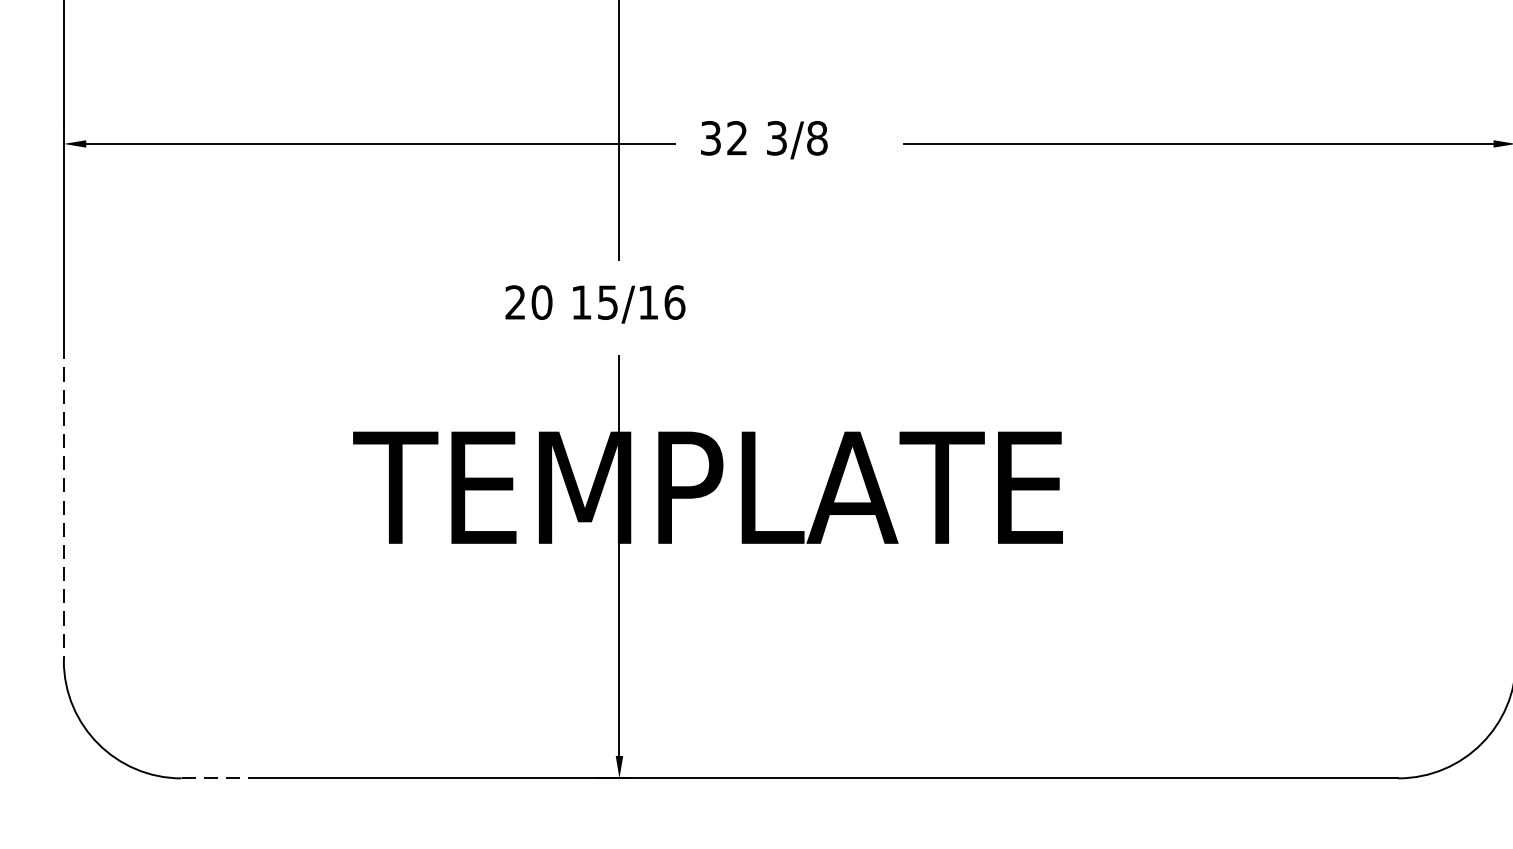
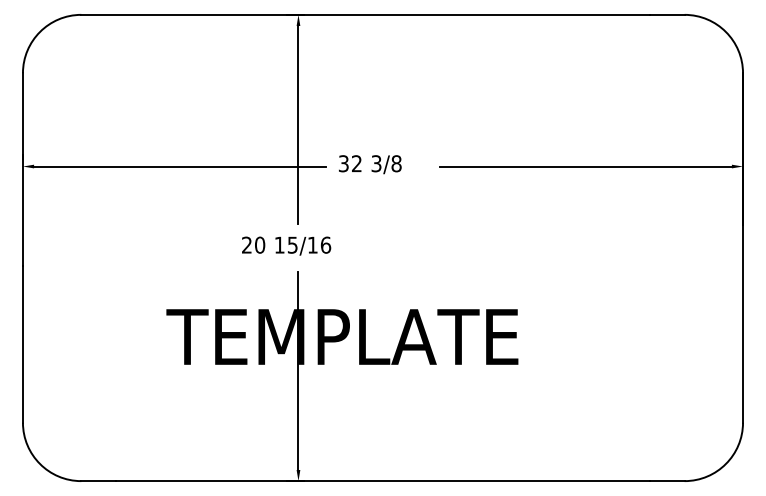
line: (62, 504) -> (22, 345), dashed -> solid
line: (218, 779) -> (99, 481), dashed -> solid

